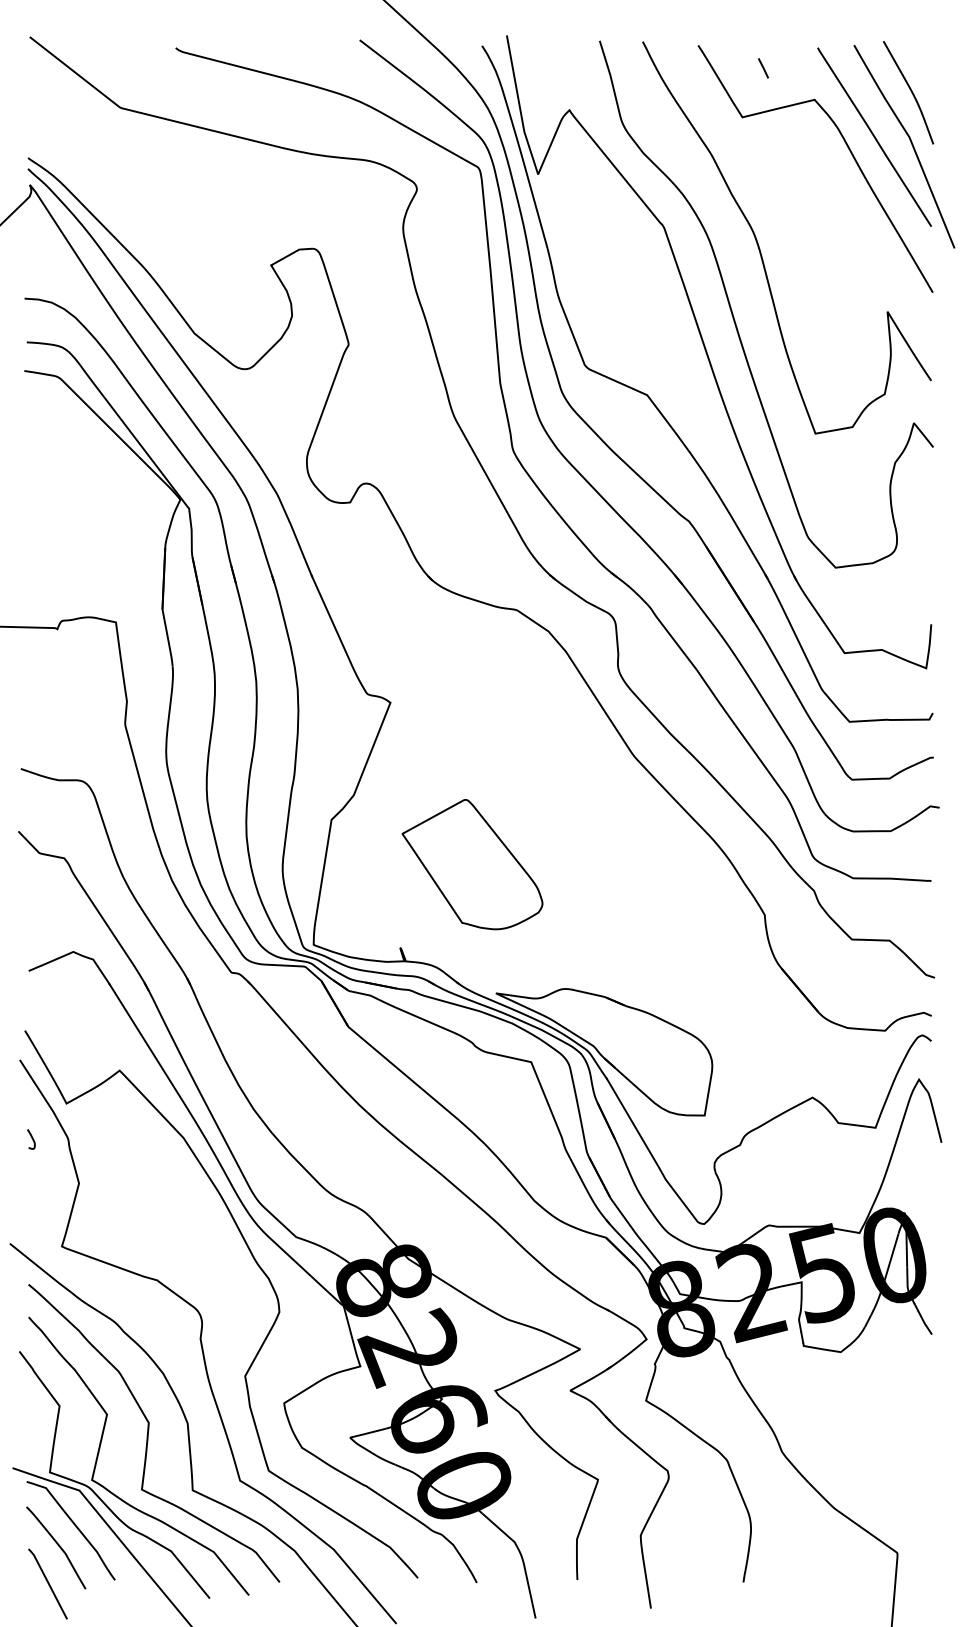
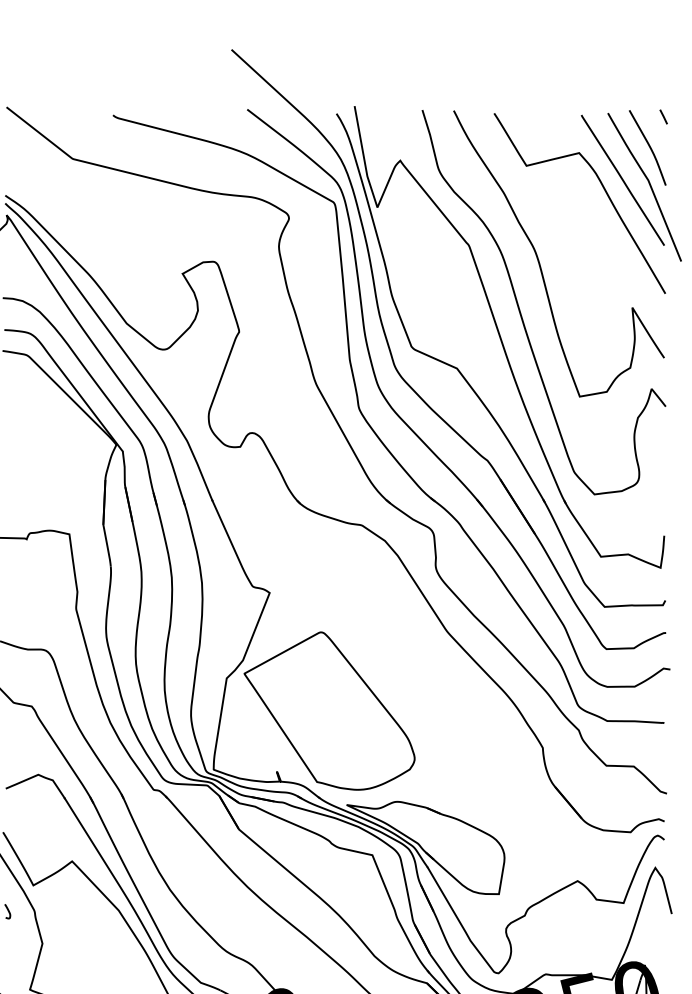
line: (763, 68) -> (663, 117), moved
part: (472, 864) -> (329, 710), size x1.67

